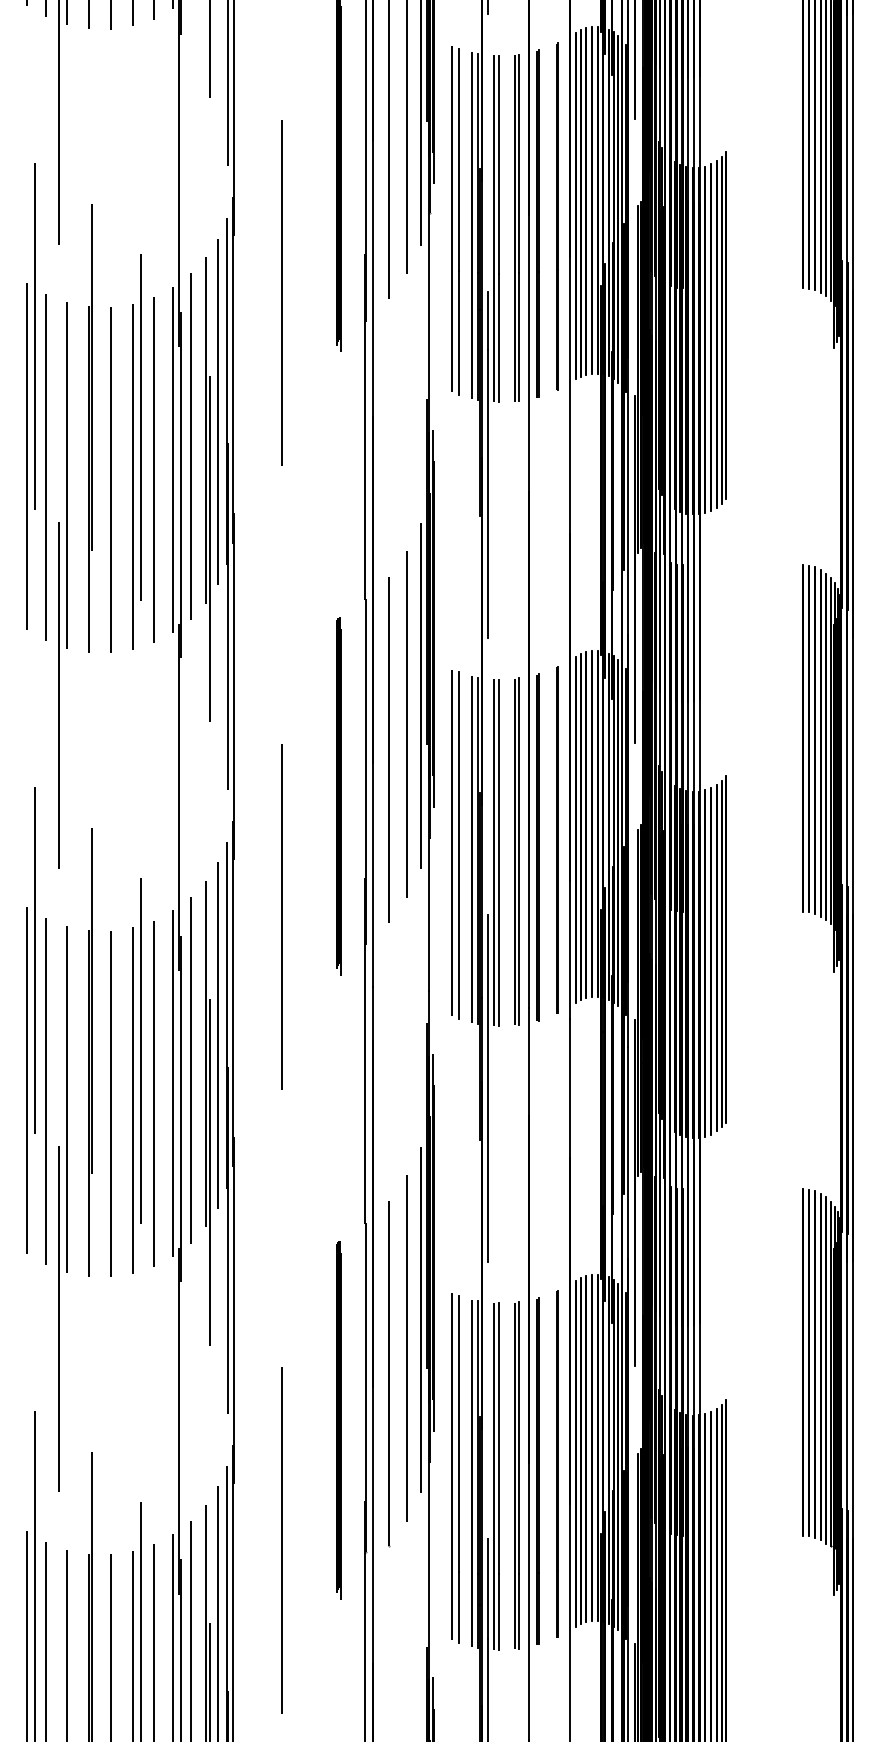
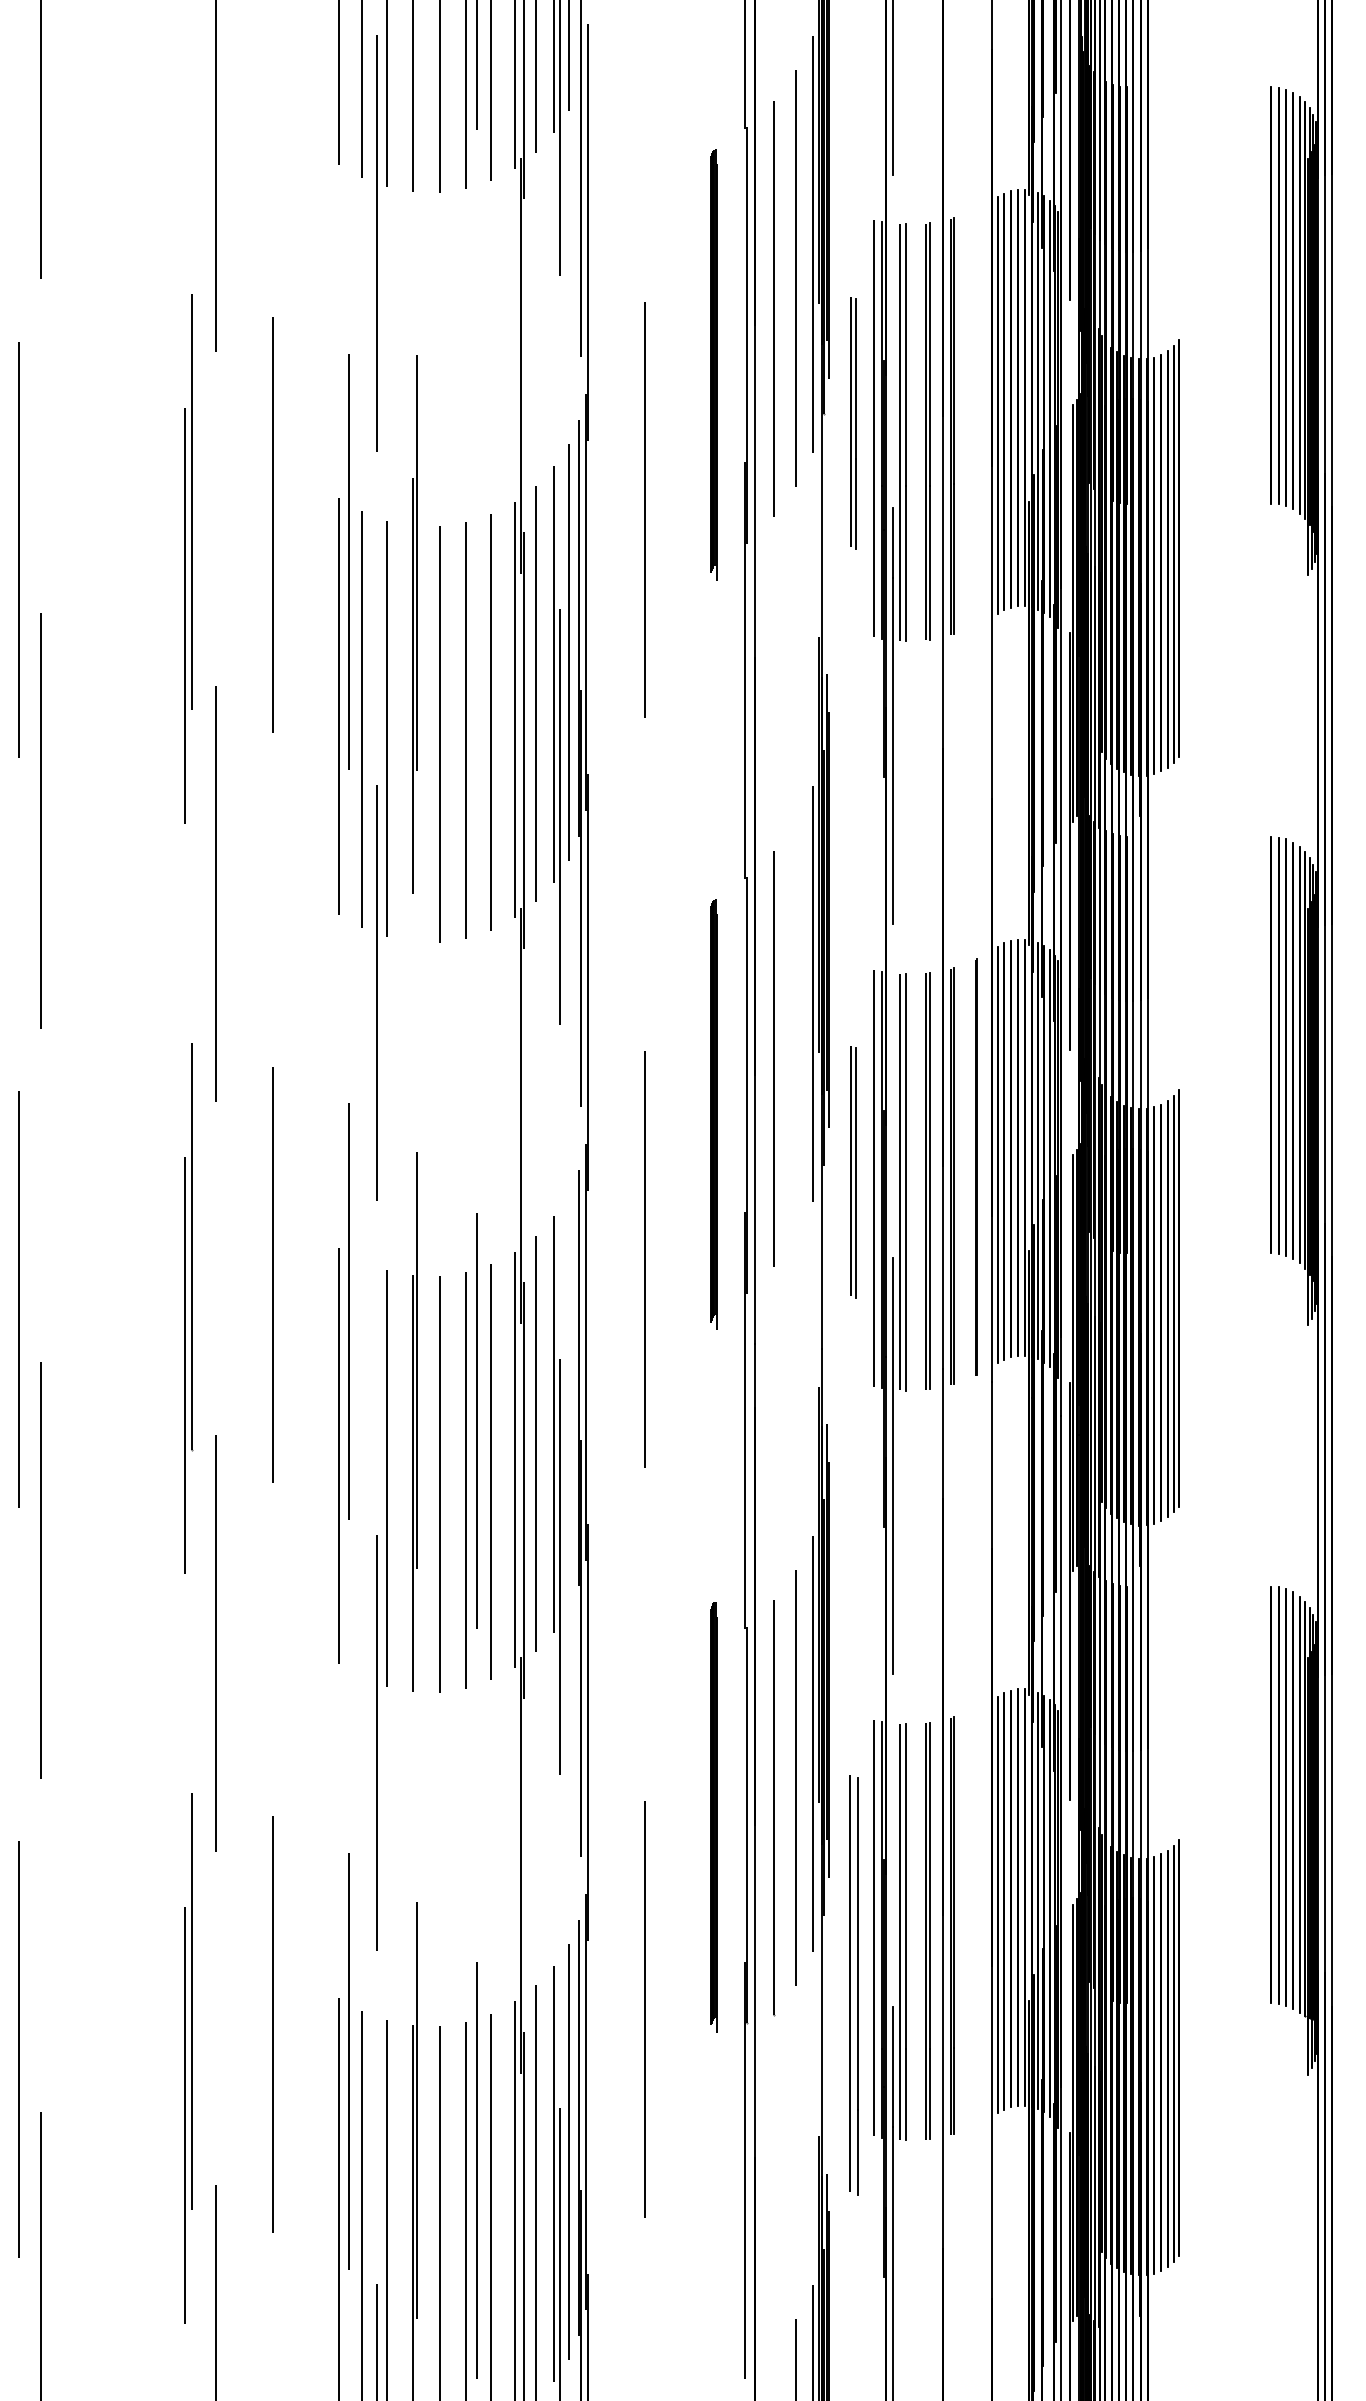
line: (557, 216) -> (976, 417), removed
part: (455, 220) -> (853, 422), size x0.6
line: (141, 426) -> (476, 670), removed
part: (89, 428) -> (414, 624), moved
line: (407, 723) -> (796, 1027), removed
part: (455, 844) -> (853, 1172), size x0.6
line: (217, 1035) -> (568, 1402), removed
line: (46, 1091) -> (362, 1469), removed
part: (338, 1420) -> (713, 1817), moved
line: (557, 1463) -> (976, 1916), removed
part: (455, 1468) -> (853, 1985), moved

